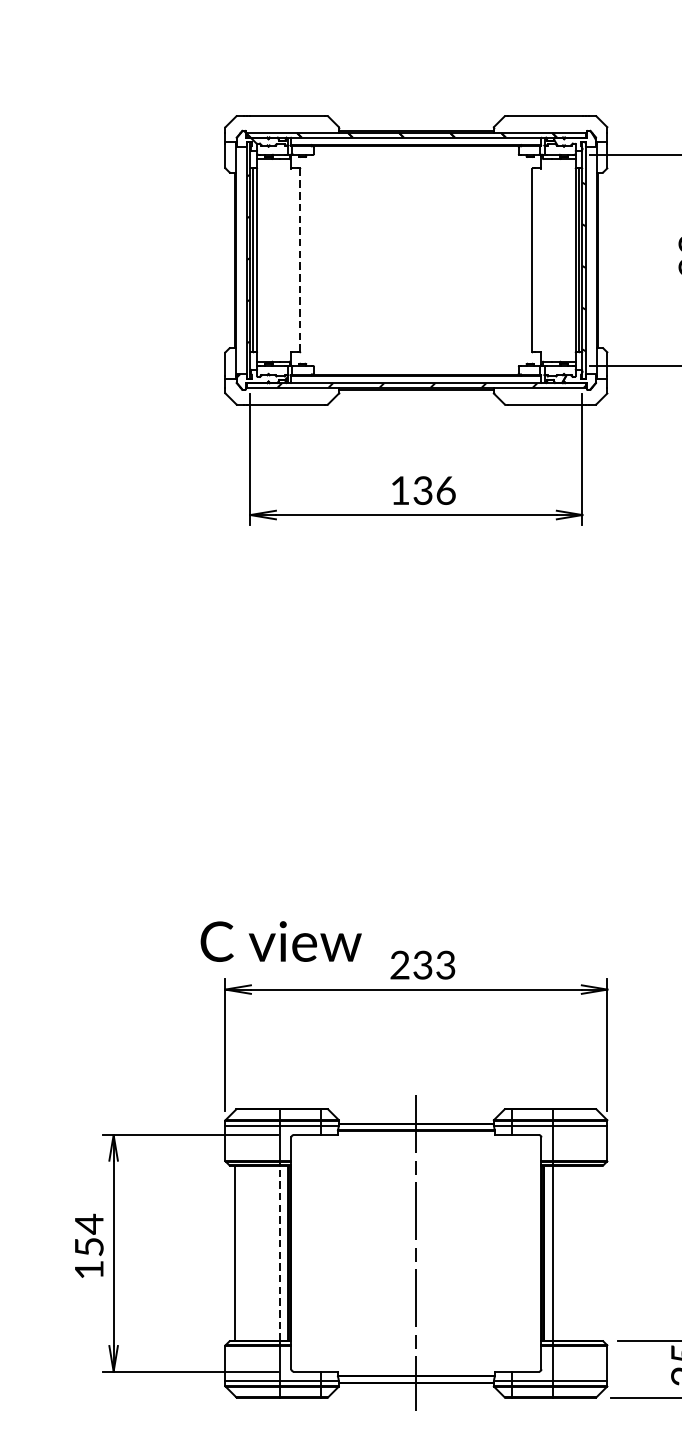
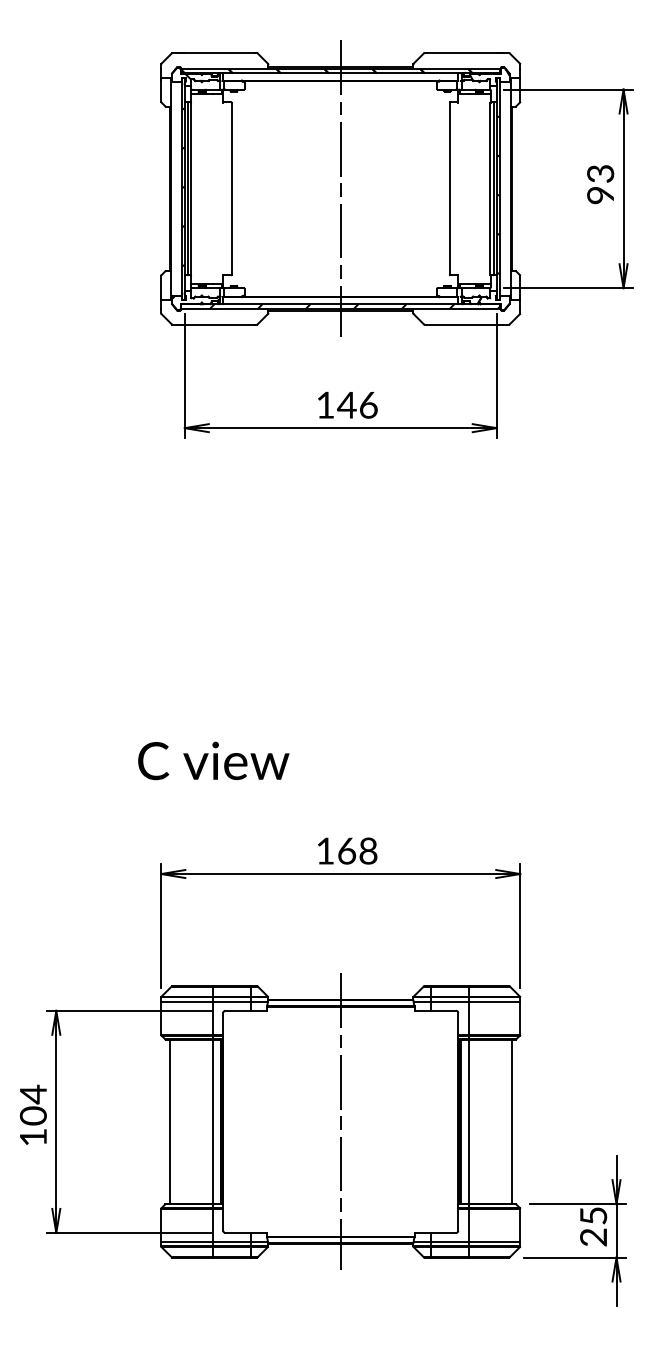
line: (300, 259) -> (231, 188), dashed -> solid
line: (416, 259) -> (340, 188), added
text: (422, 489) -> (346, 404), 136 -> 146
text: (280, 941) -> (213, 760), moved
text: (422, 964) -> (346, 850), 233 -> 168
text: (88, 1246) -> (32, 1115), 154 -> 104
line: (279, 1252) -> (212, 1121), dashed -> solid
line: (598, 1252) -> (511, 1121), added

